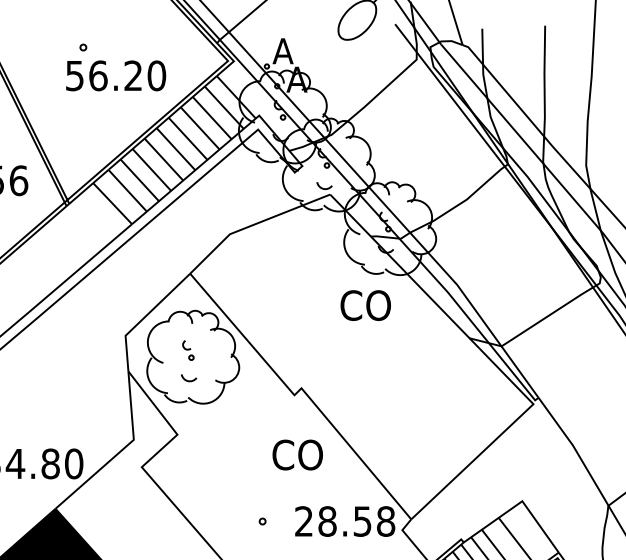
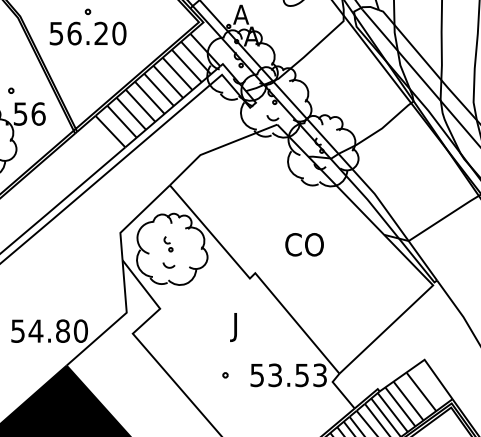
text: (115, 75) -> (87, 33), moved
text: (365, 305) -> (304, 244), moved
text: (295, 459) -> (250, 327), CO -> J
text: (344, 521) -> (288, 375), 28.58 -> 53.53

